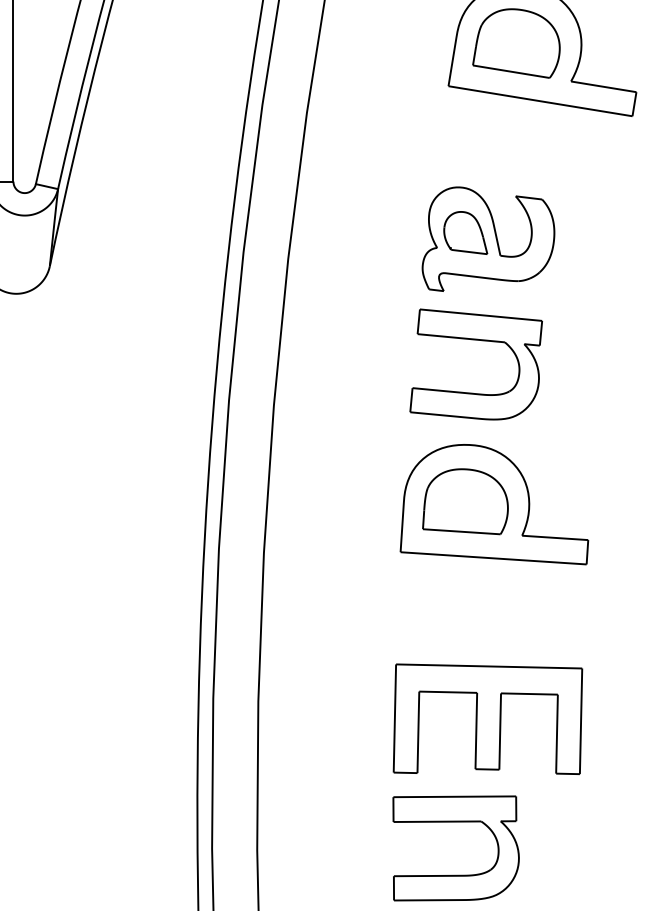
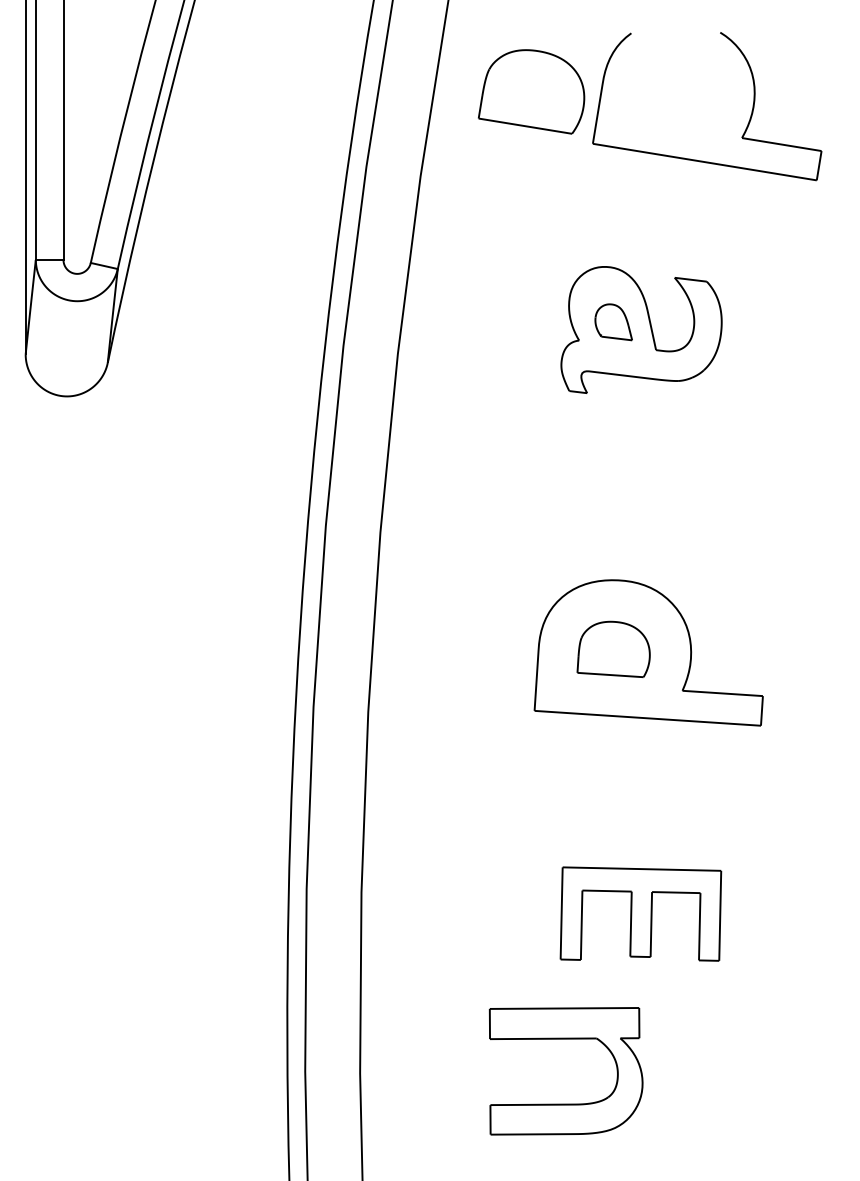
part: (516, 43) -> (531, 91), moved
part: (465, 232) -> (613, 321), size x0.7
part: (476, 340) -> (626, 453), removed
part: (465, 501) -> (613, 649), size x0.7
part: (487, 718) -> (640, 913), size x0.7
part: (455, 822) -> (565, 1039), moved

